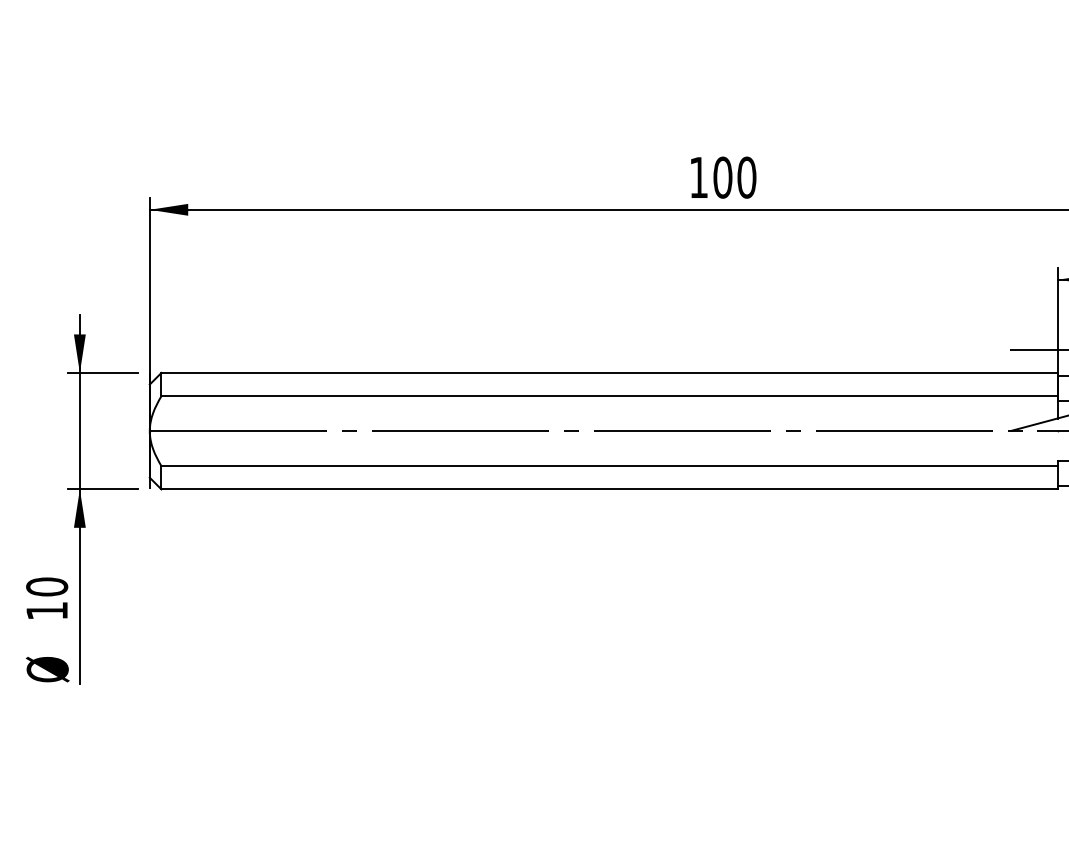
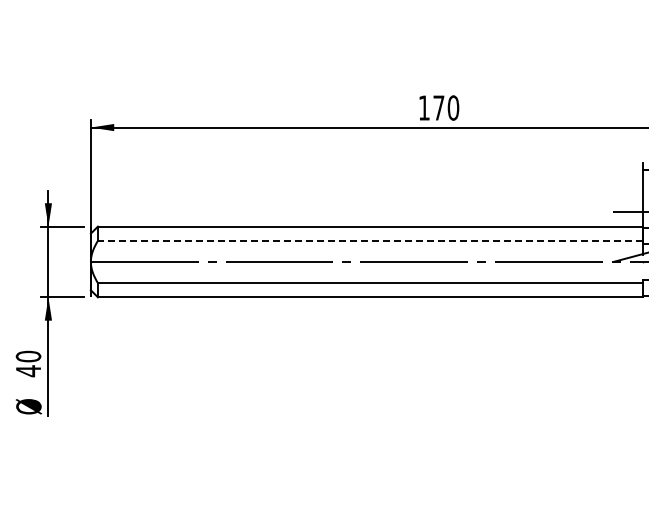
text: (722, 176) -> (438, 107), 100 -> 170
line: (608, 395) -> (369, 240), solid -> dashed
text: (47, 611) -> (28, 371), 10 -> 40

